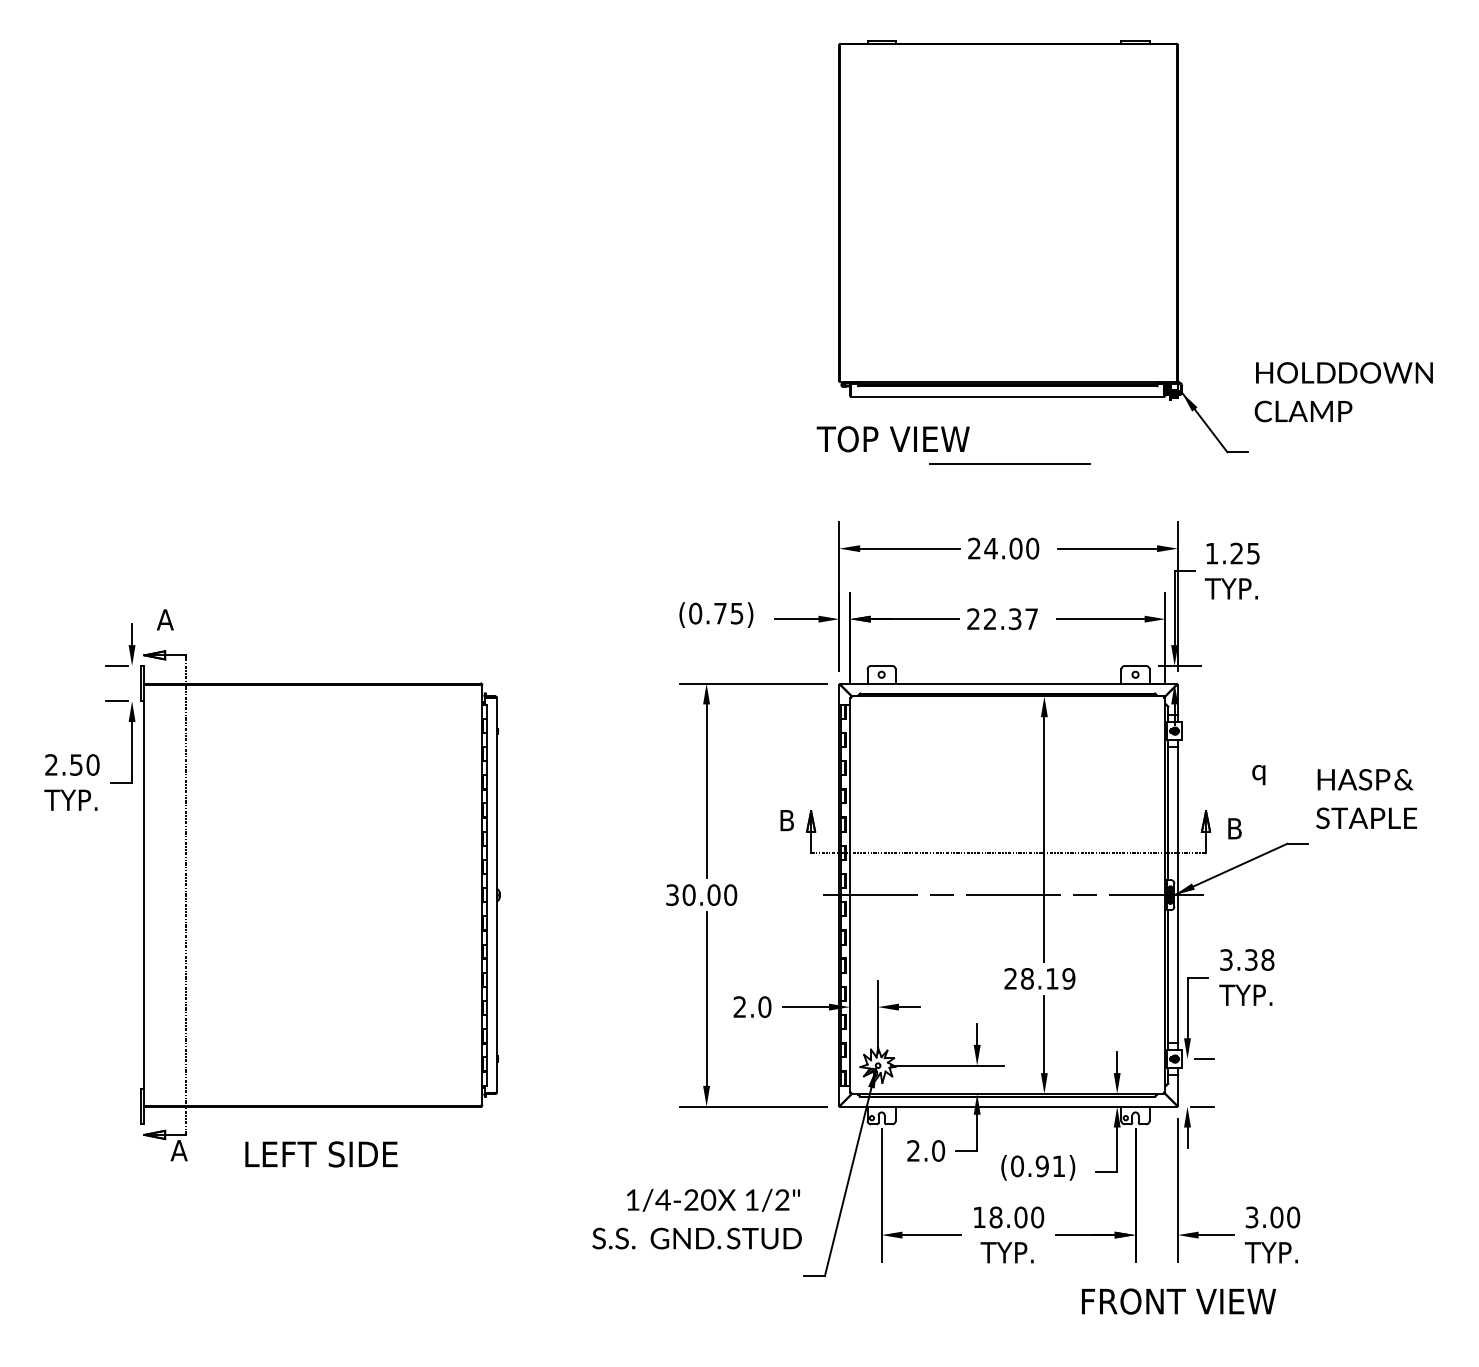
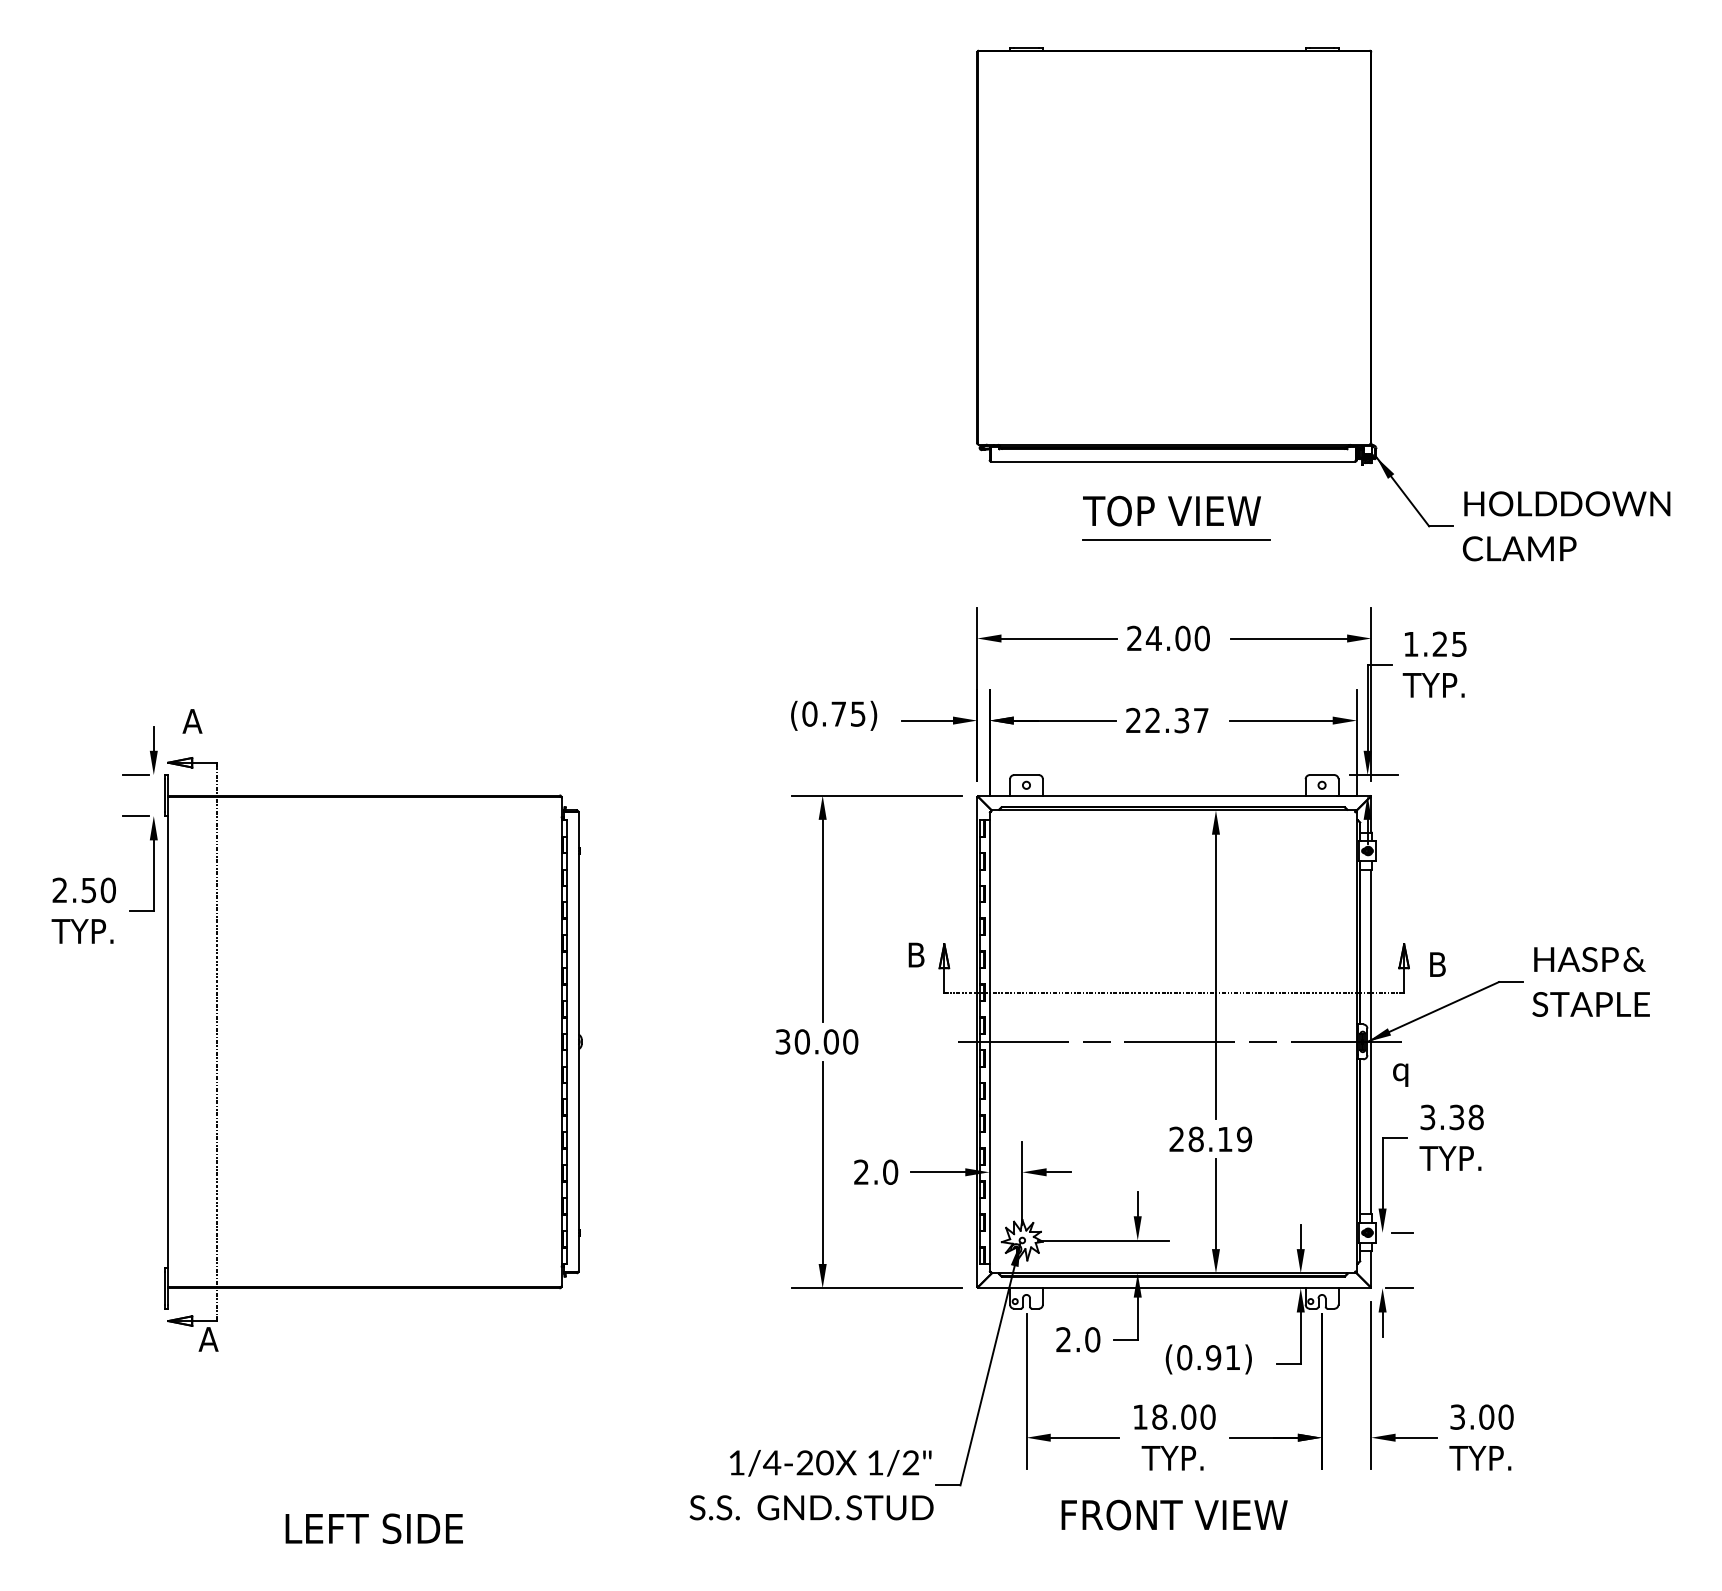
text: (1343, 392) -> (1566, 526), moved
text: (892, 438) -> (1171, 510), moved
text: (1258, 774) -> (1400, 1074), moved
text: (1366, 798) -> (1590, 981), moved
text: (320, 1154) -> (373, 1528), moved
text: (696, 1219) -> (811, 1485), moved
text: (1178, 1301) -> (1174, 1514), moved

